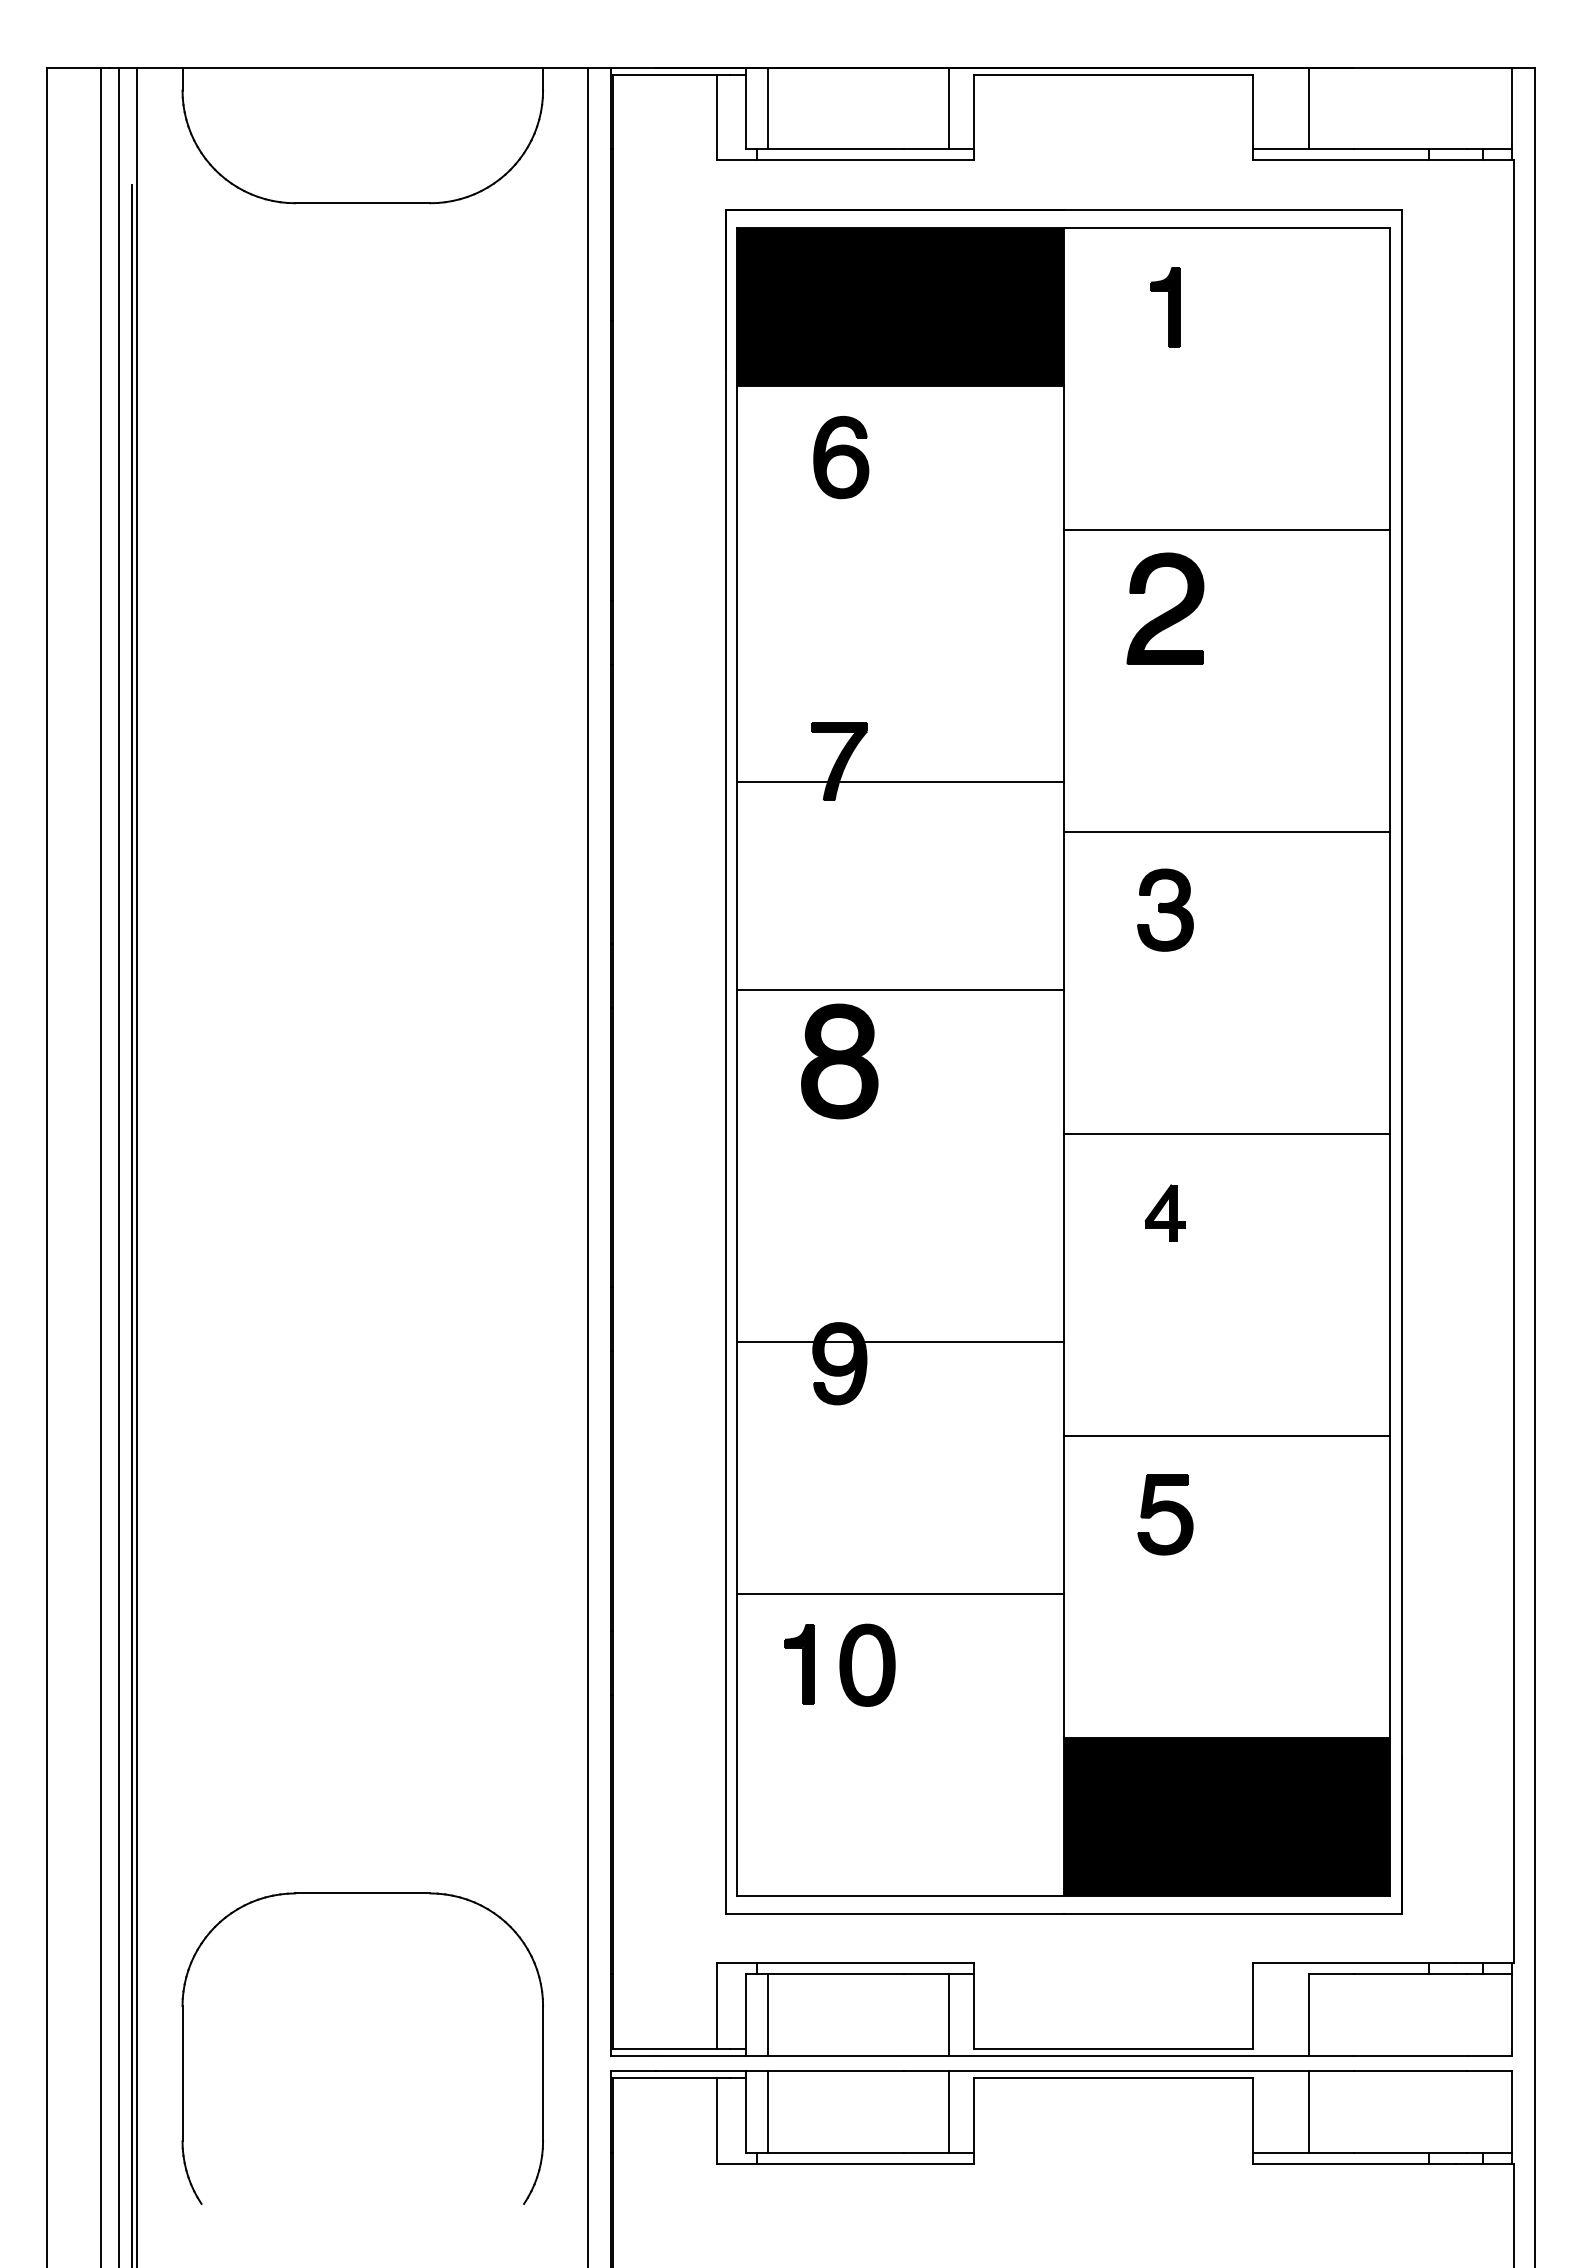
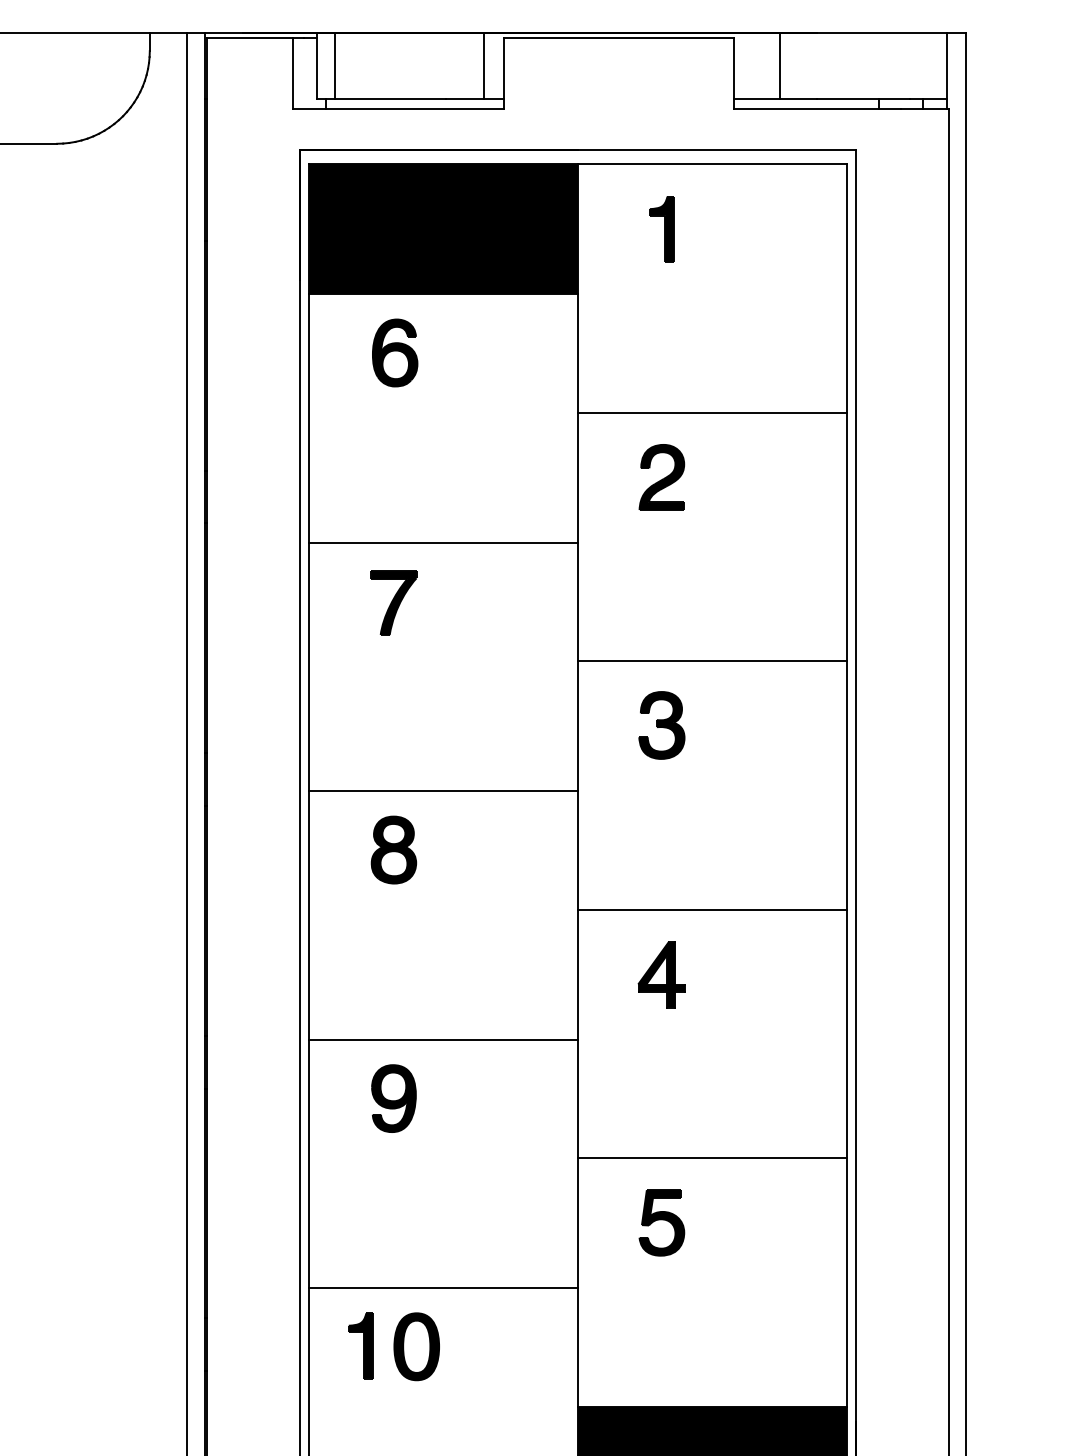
part: (1165, 608) -> (661, 477), size x0.71
line: (899, 781) -> (443, 542), moved
part: (839, 1061) -> (393, 849), size x0.71
part: (1165, 1212) -> (661, 974), size x1.43
line: (899, 1341) -> (443, 1039), moved

